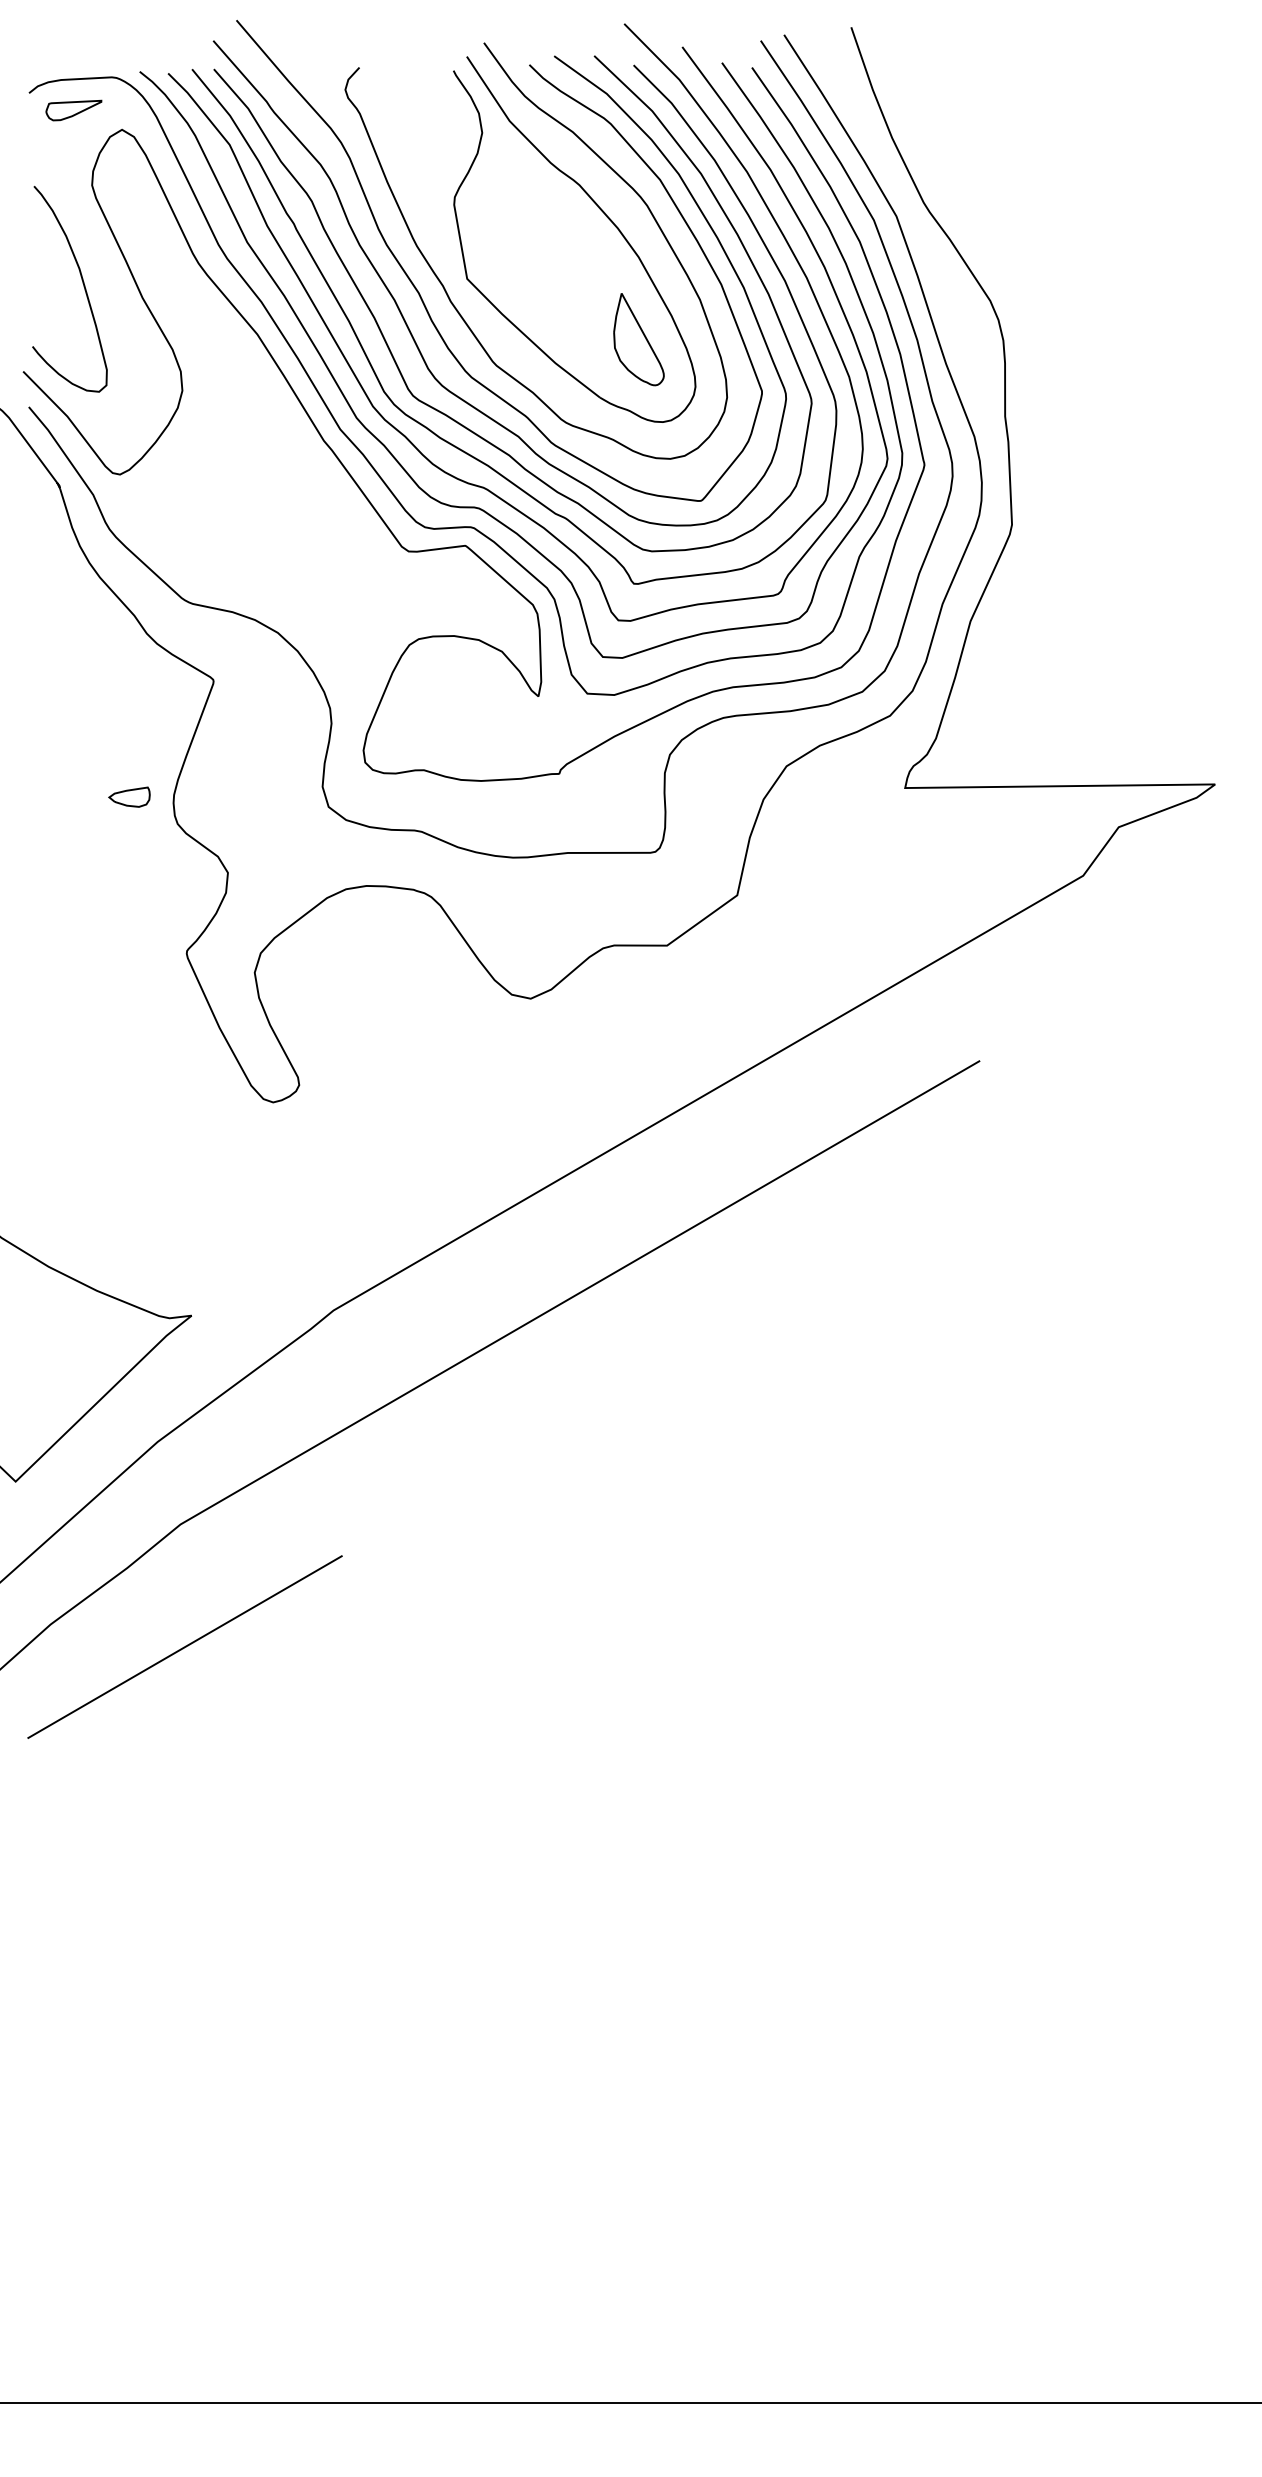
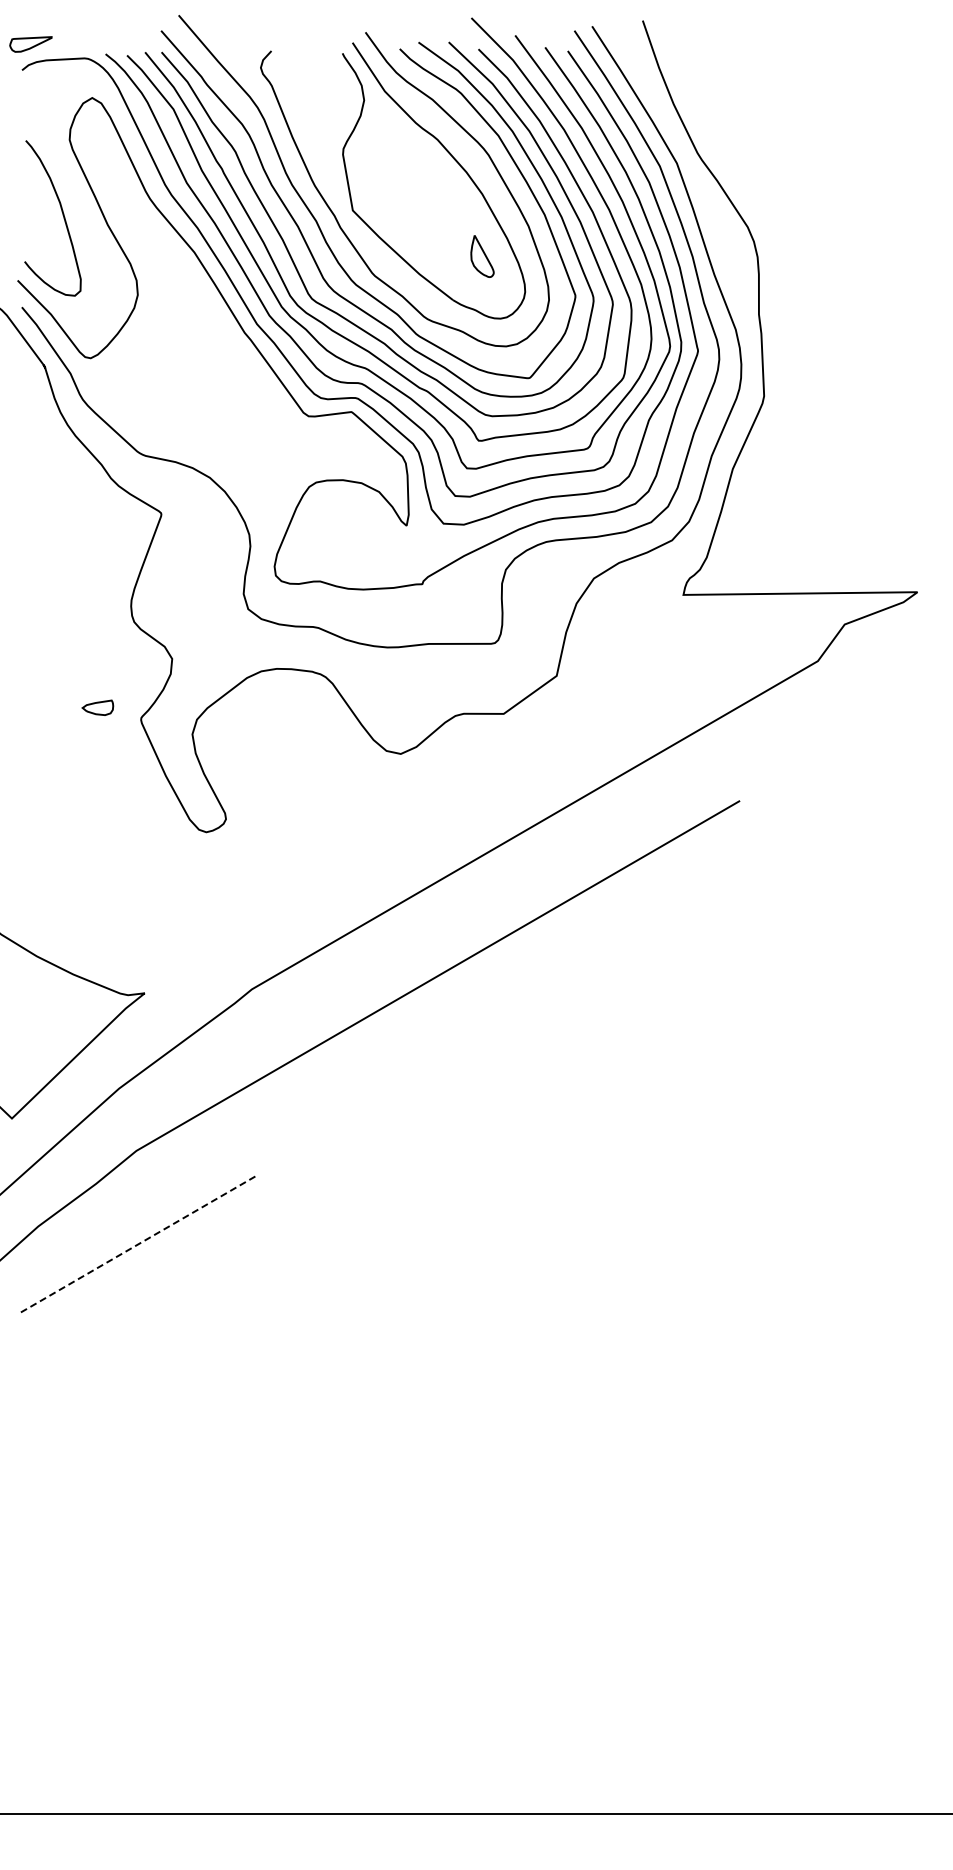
part: (73, 110) -> (30, 44), moved
part: (638, 339) -> (482, 256), size x0.6
part: (128, 796) -> (97, 707), moved
line: (185, 1647) -> (140, 1243), solid -> dashed

